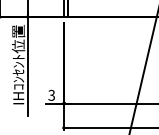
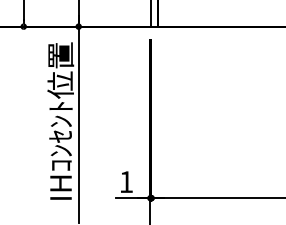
text: (51, 94) -> (125, 180), 3 -> 1

